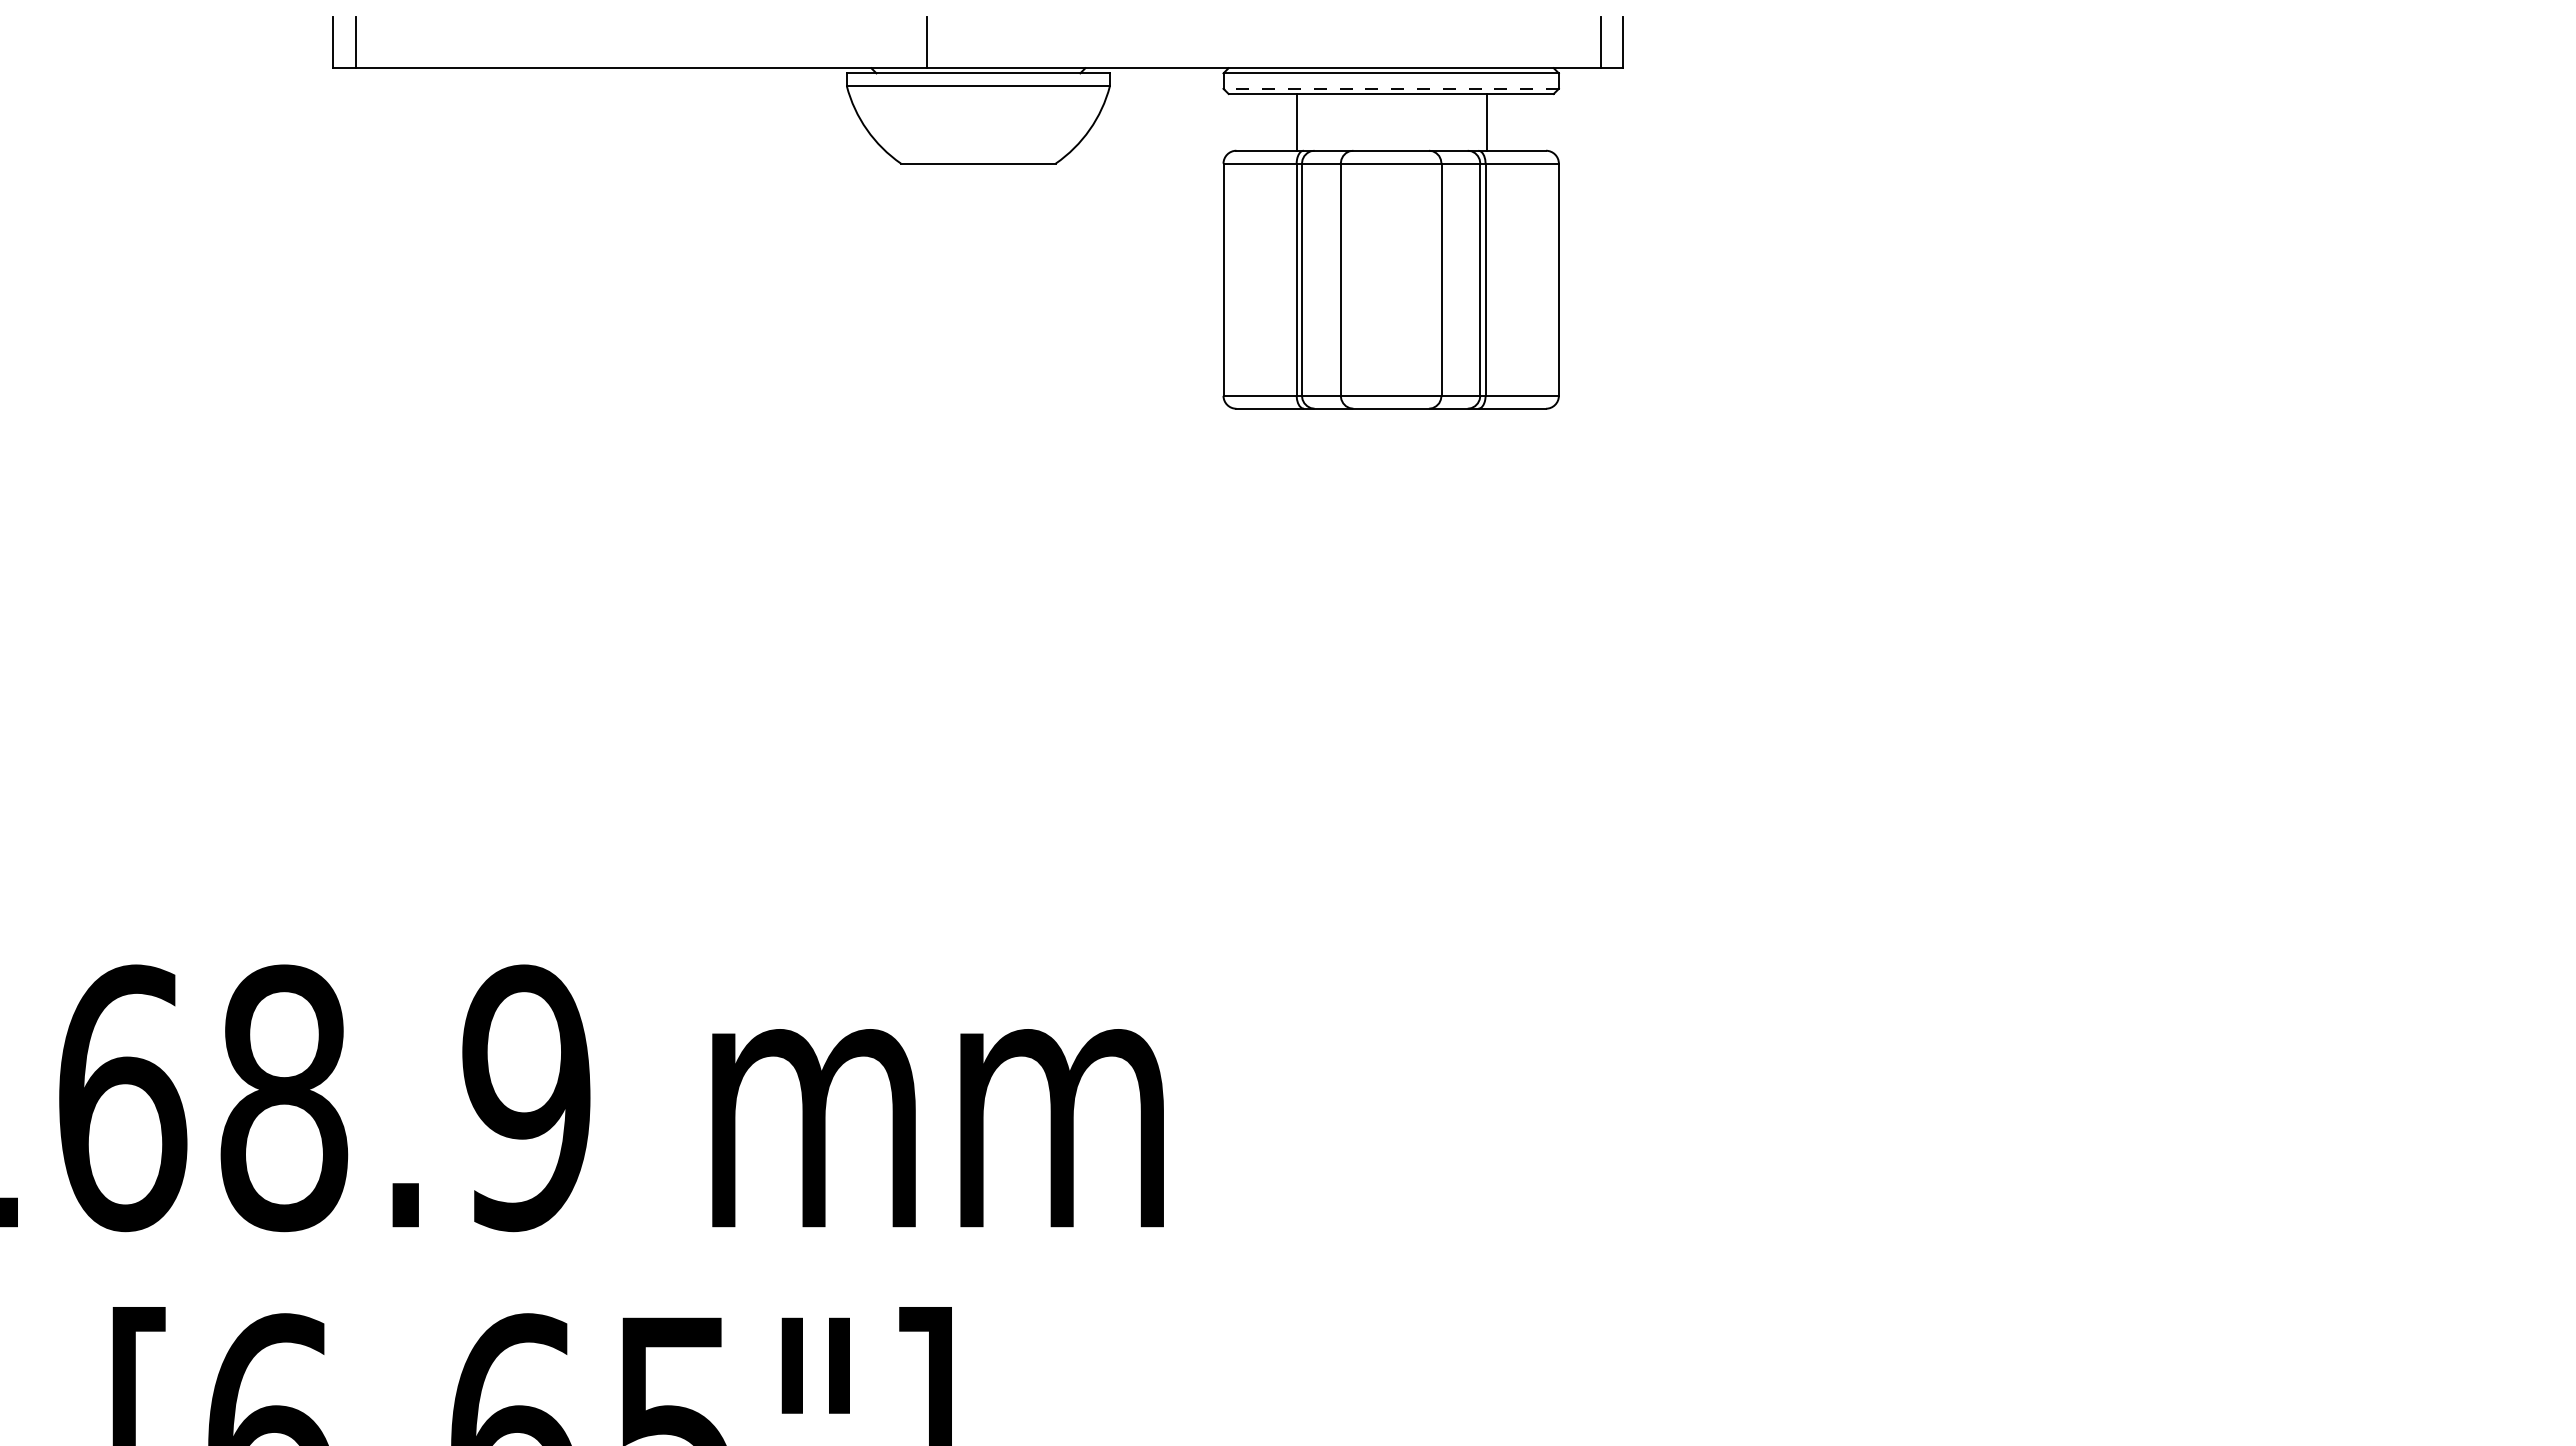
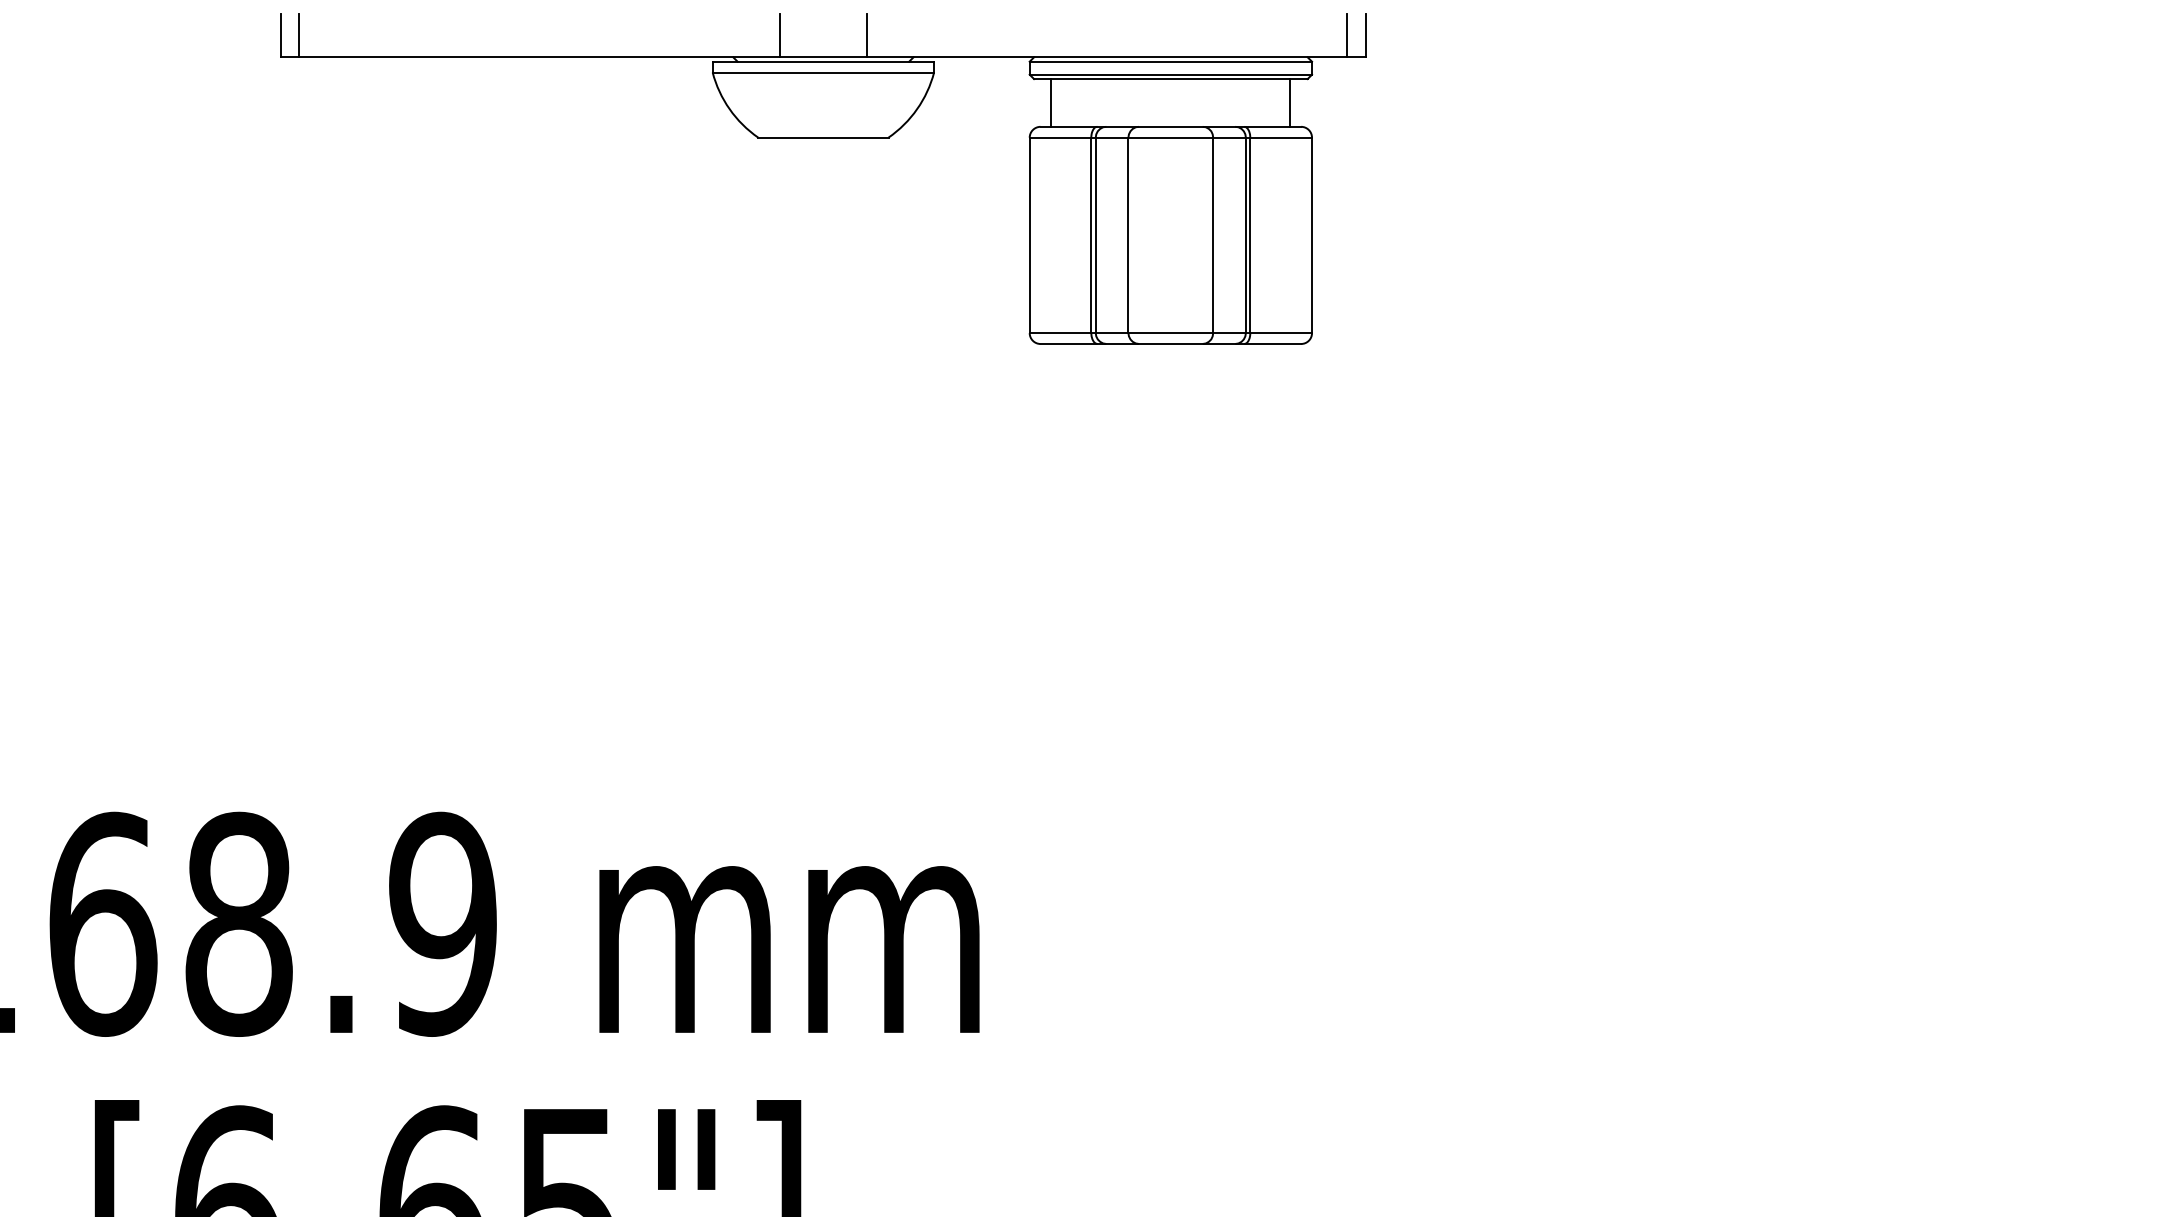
line: (1030, 42) -> (867, 35), added
line: (1391, 88) -> (1171, 74), dashed -> solid
line: (1297, 121) -> (1051, 102), moved
line: (1487, 121) -> (1290, 102), moved

